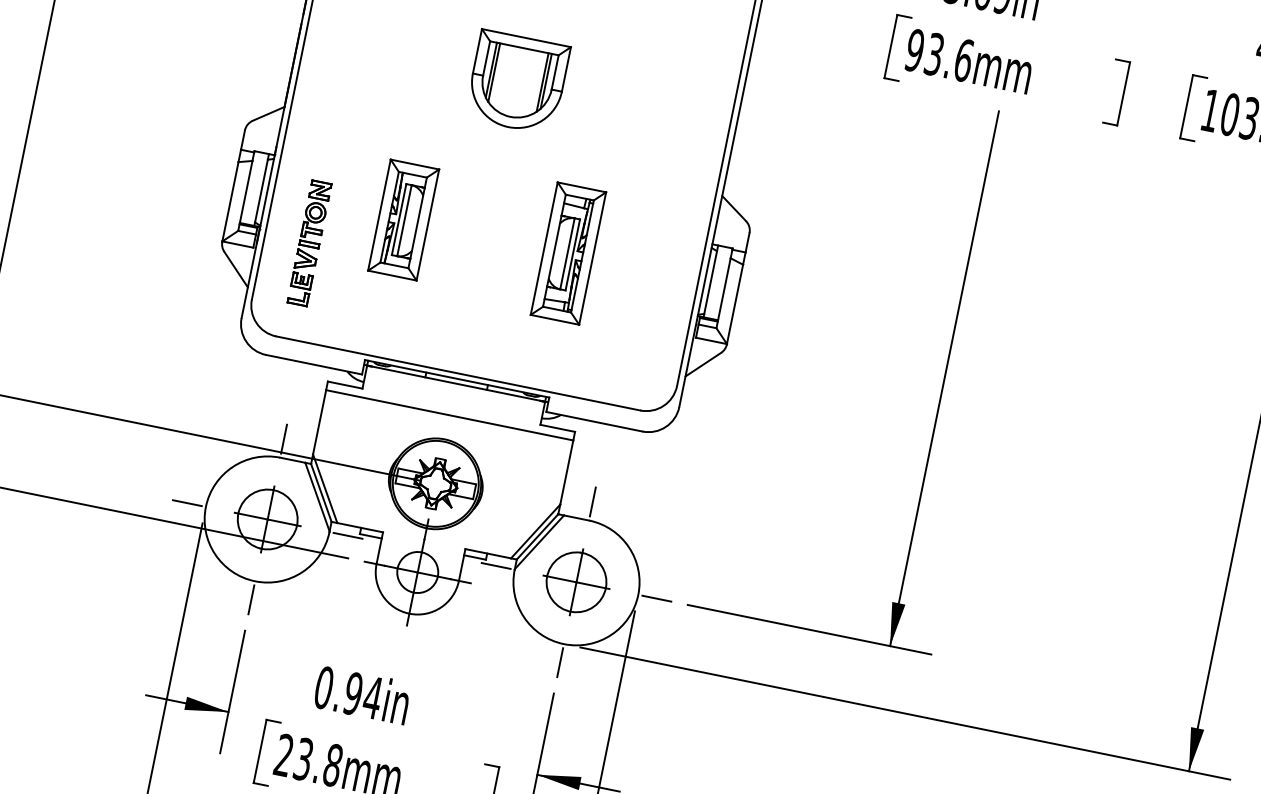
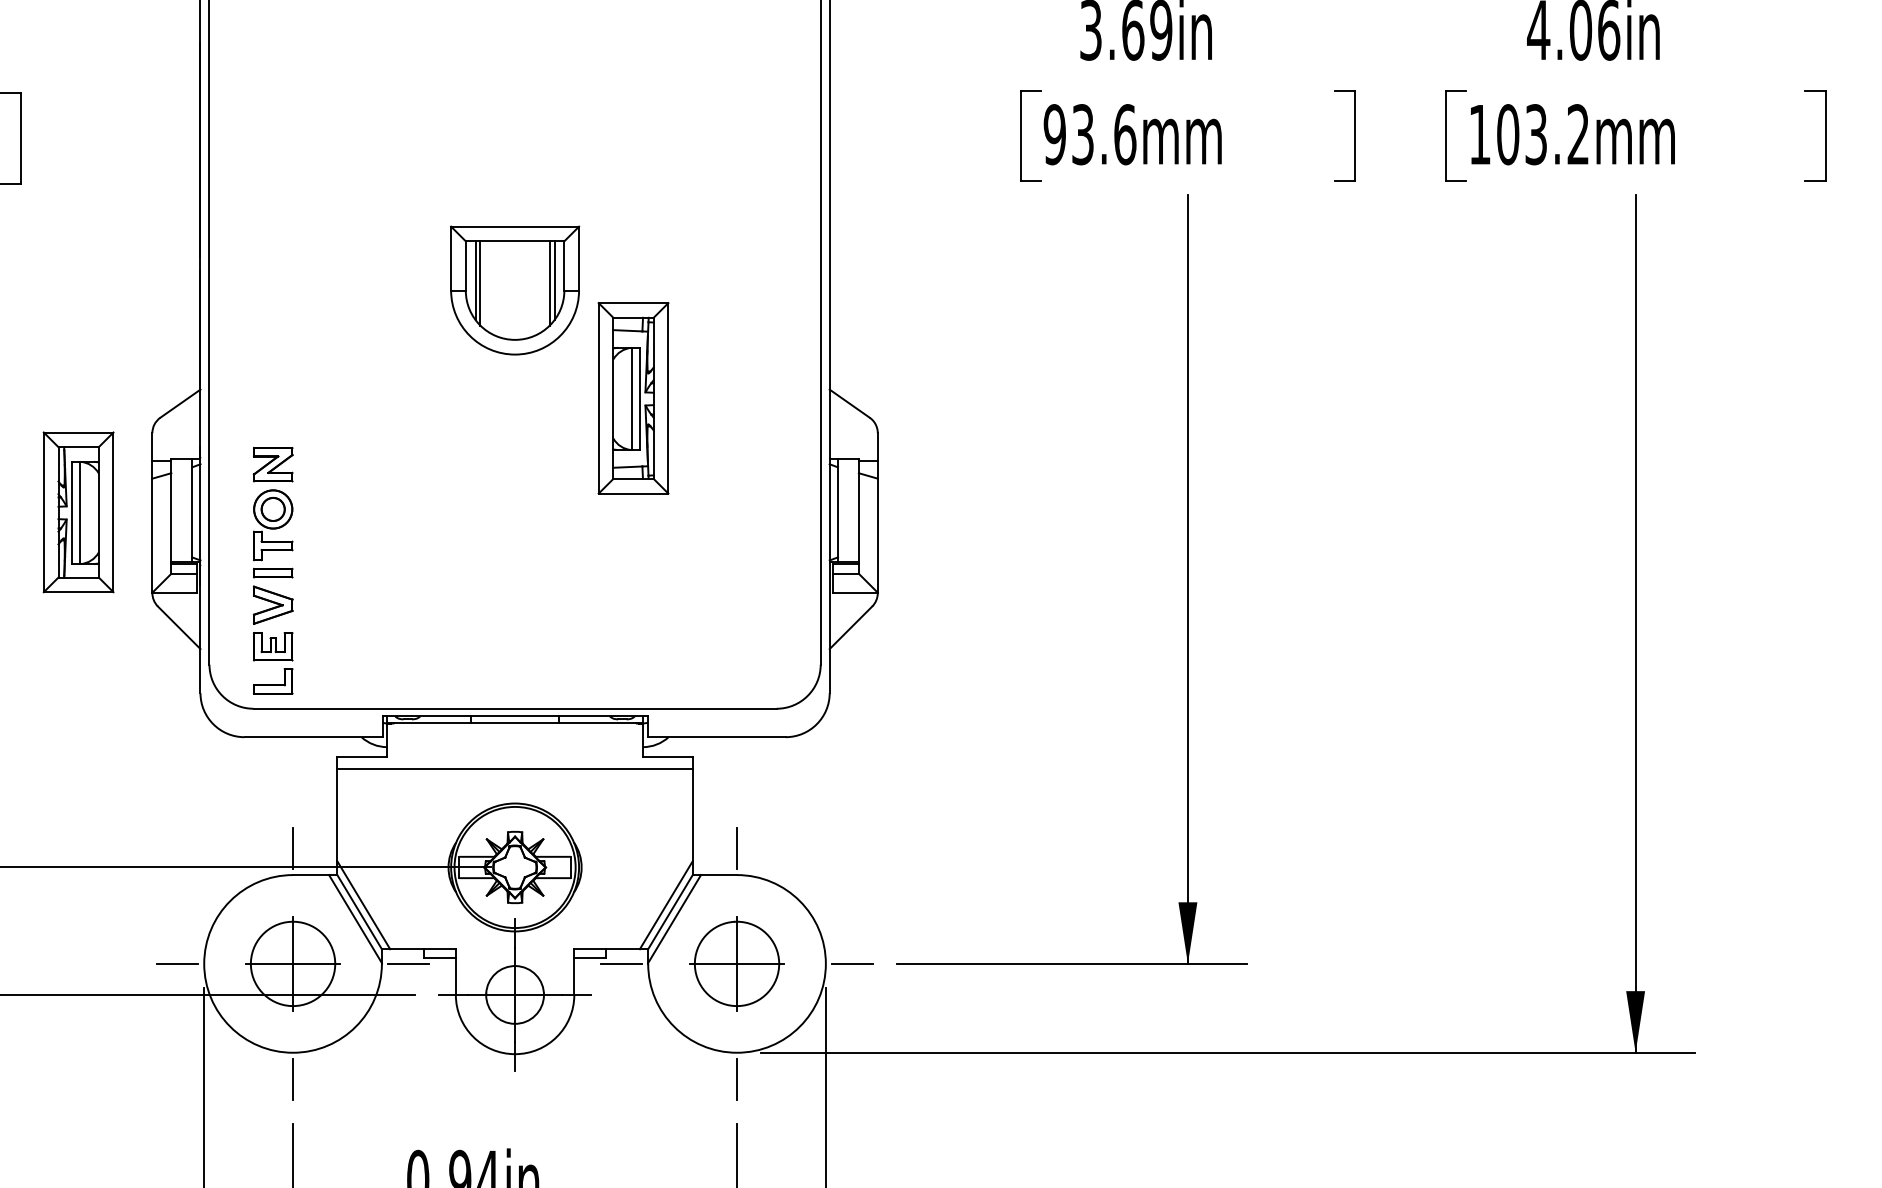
part: (403, 220) -> (78, 512), moved
part: (309, 243) -> (273, 570), size x1.4
part: (568, 253) -> (633, 398), moved

